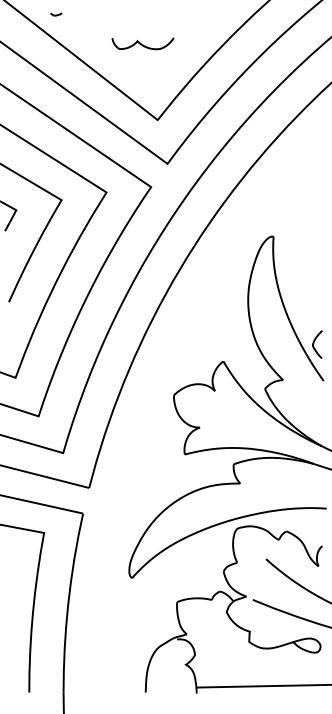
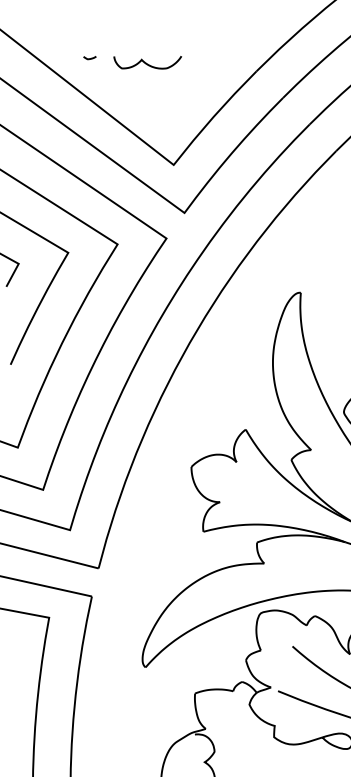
curve: (56, 14) -> (90, 57), moved
curve: (141, 43) -> (146, 62), moved

